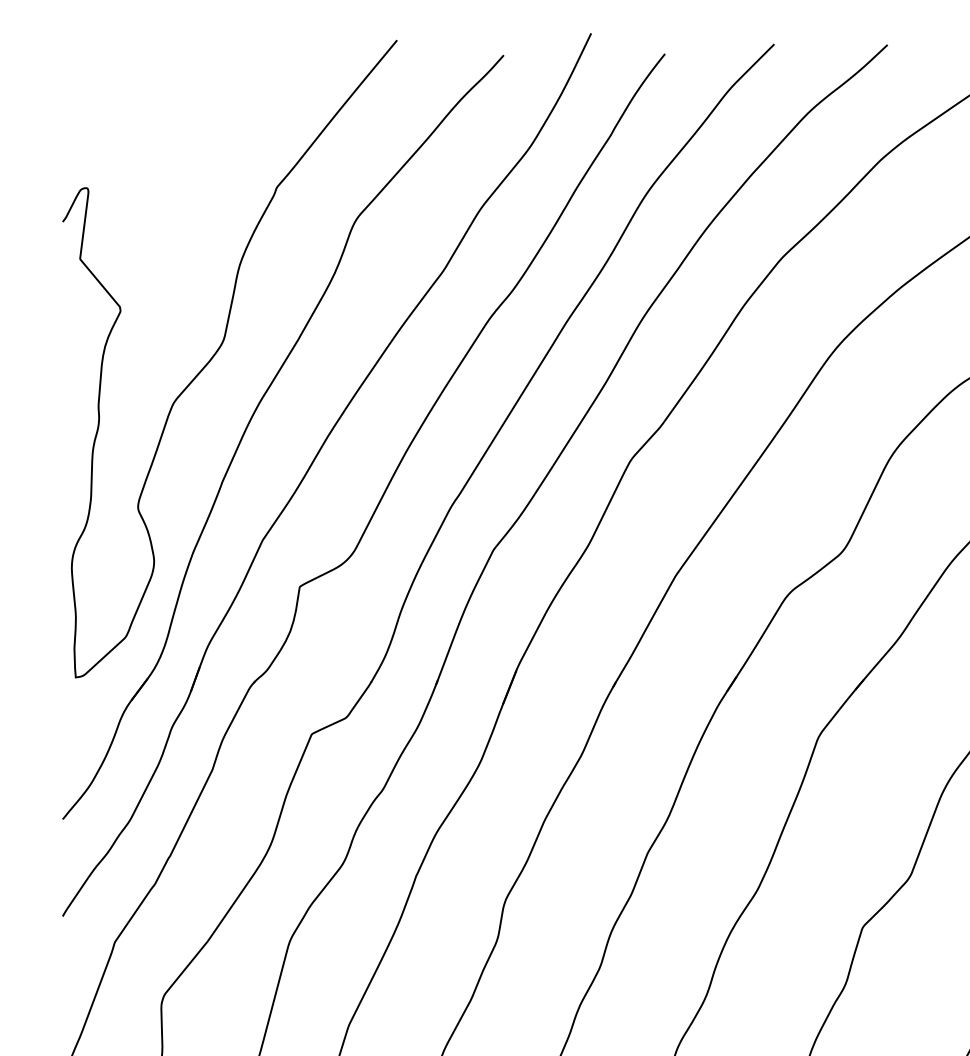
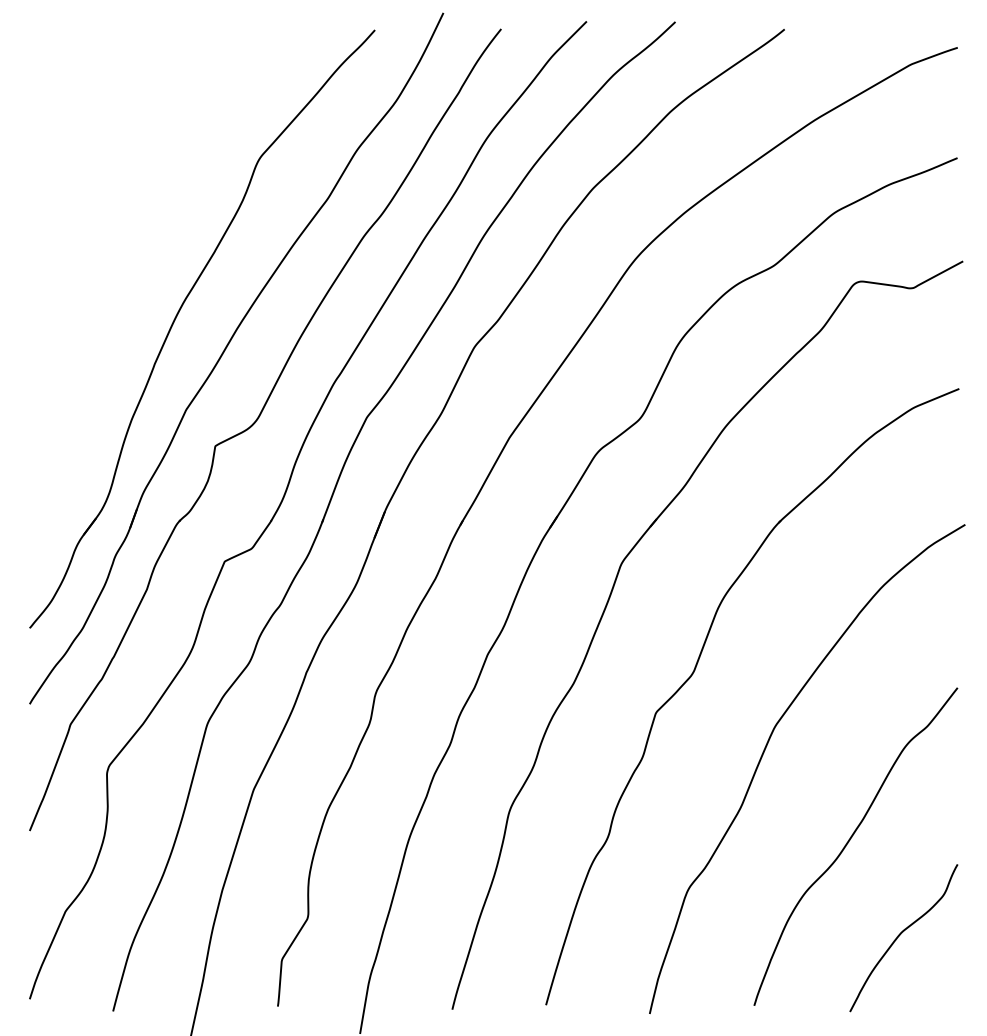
curve: (218, 352) -> (151, 262), removed

